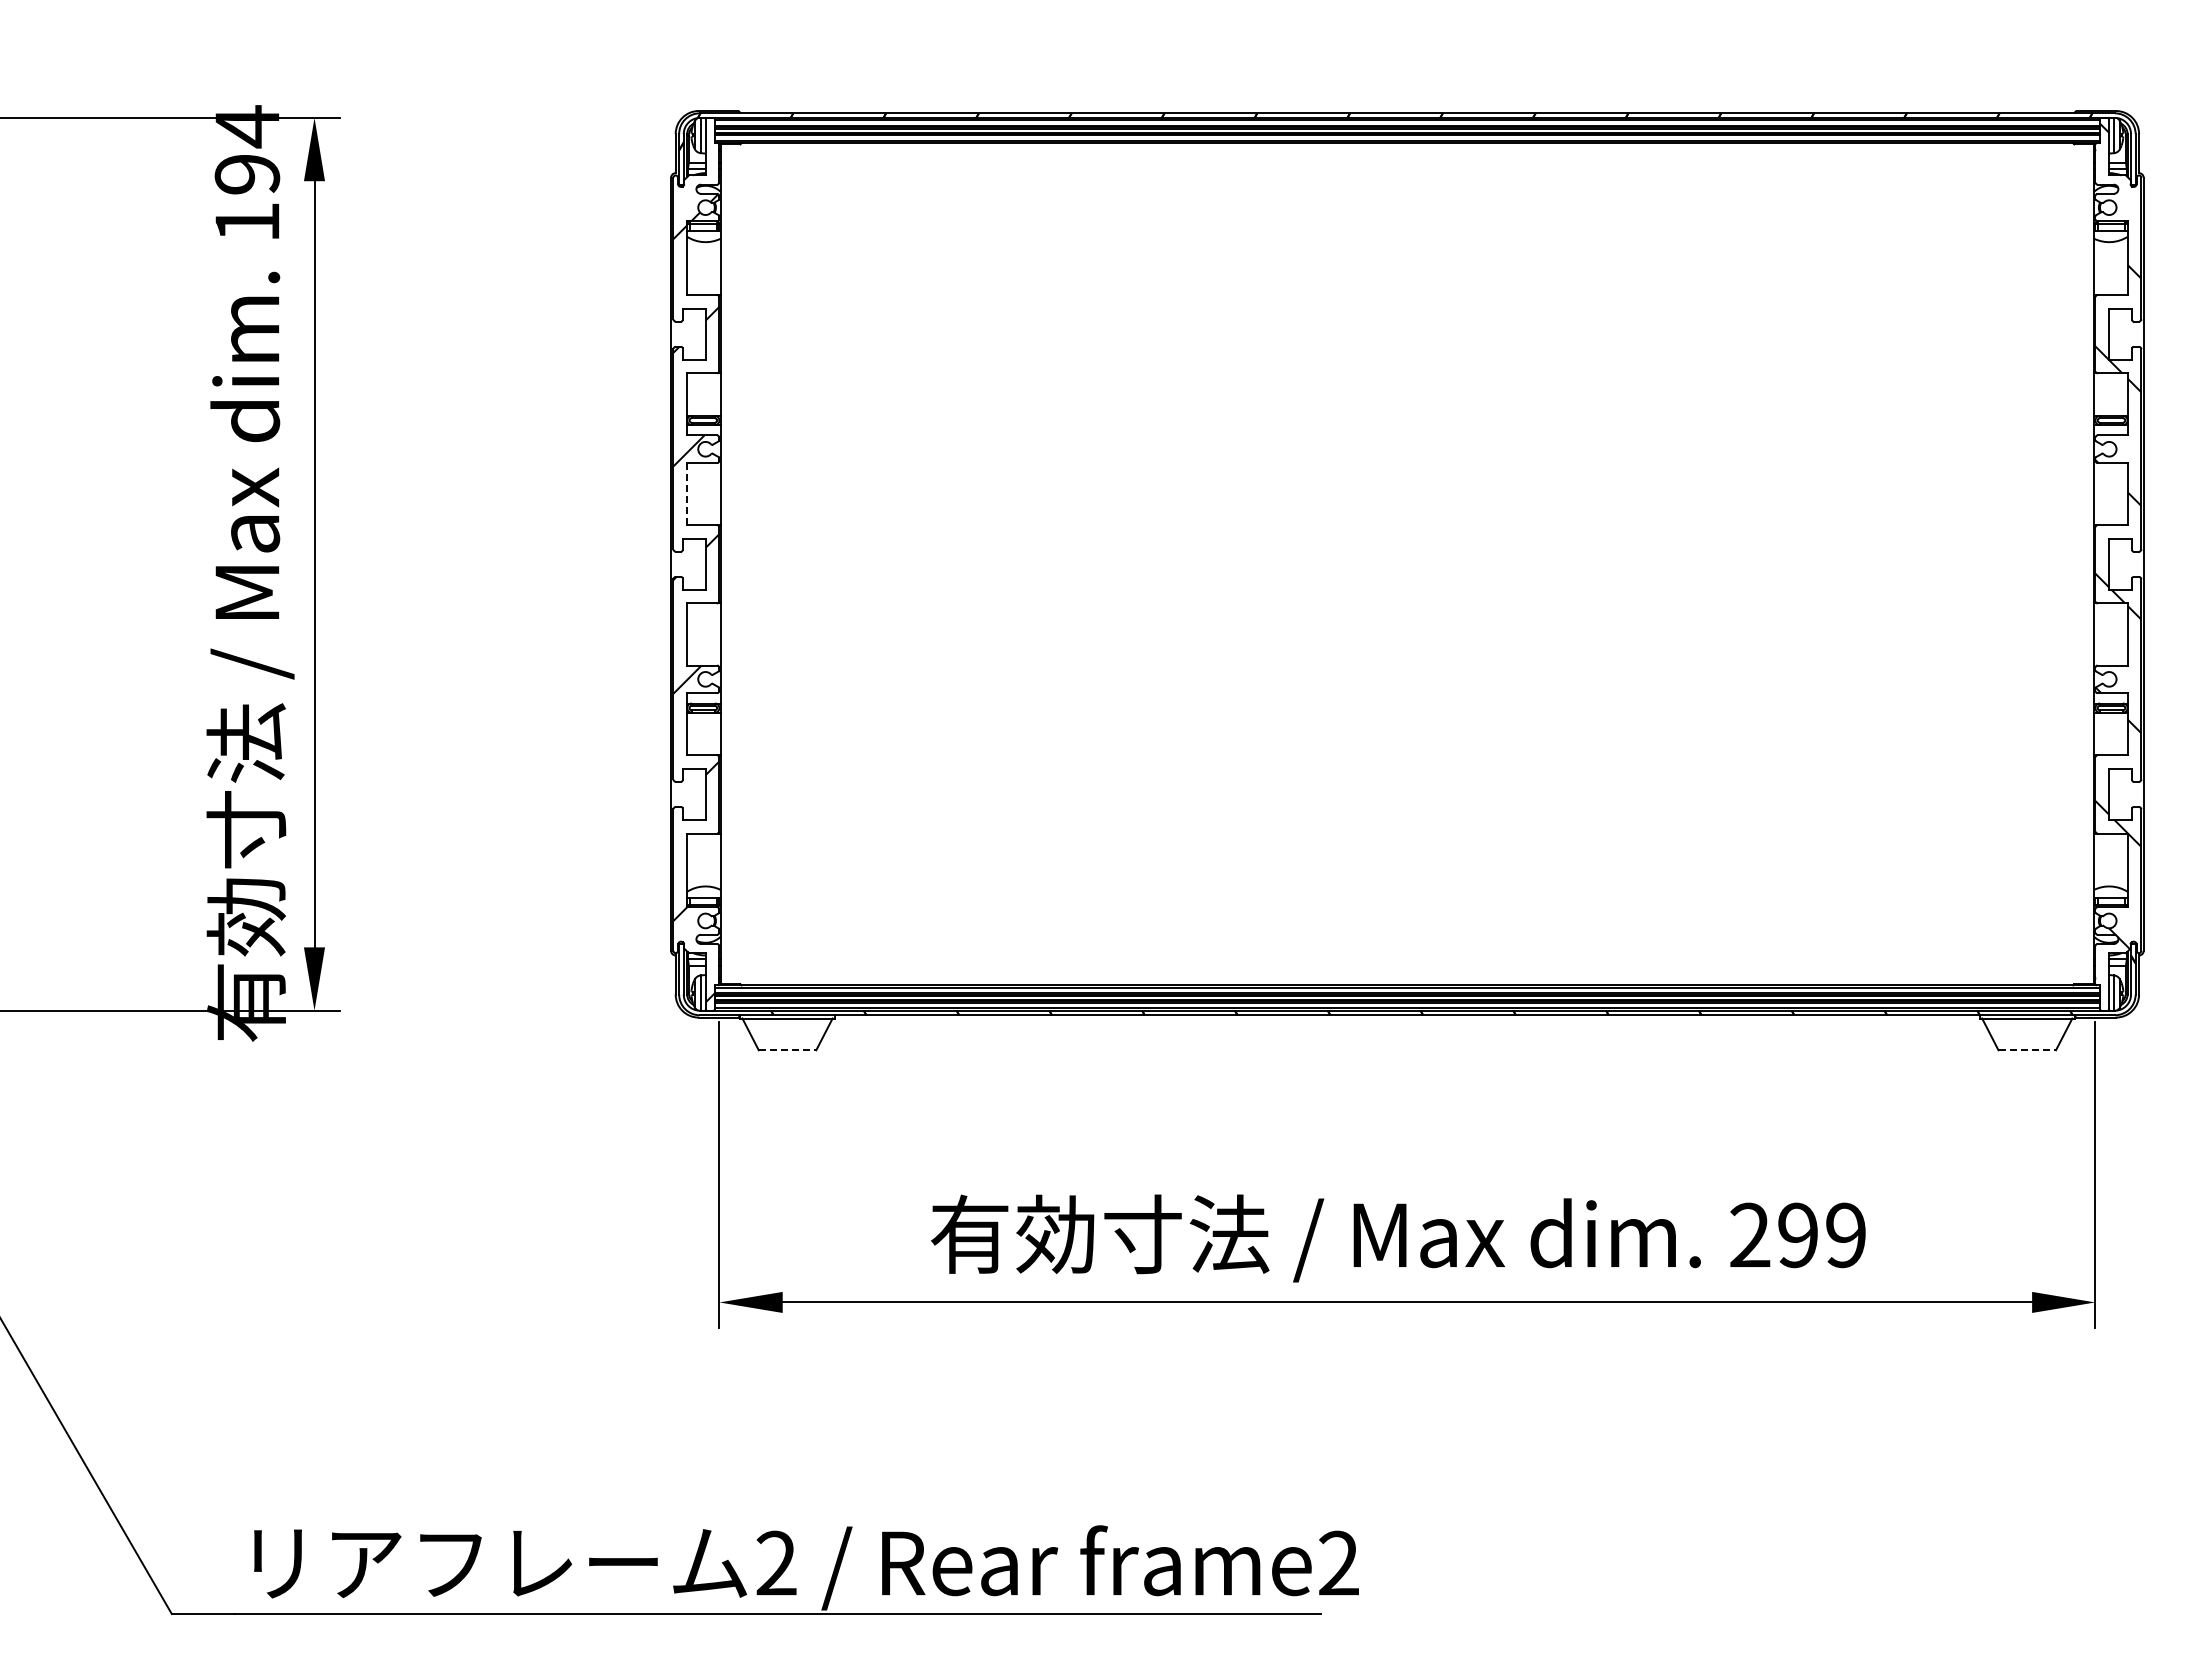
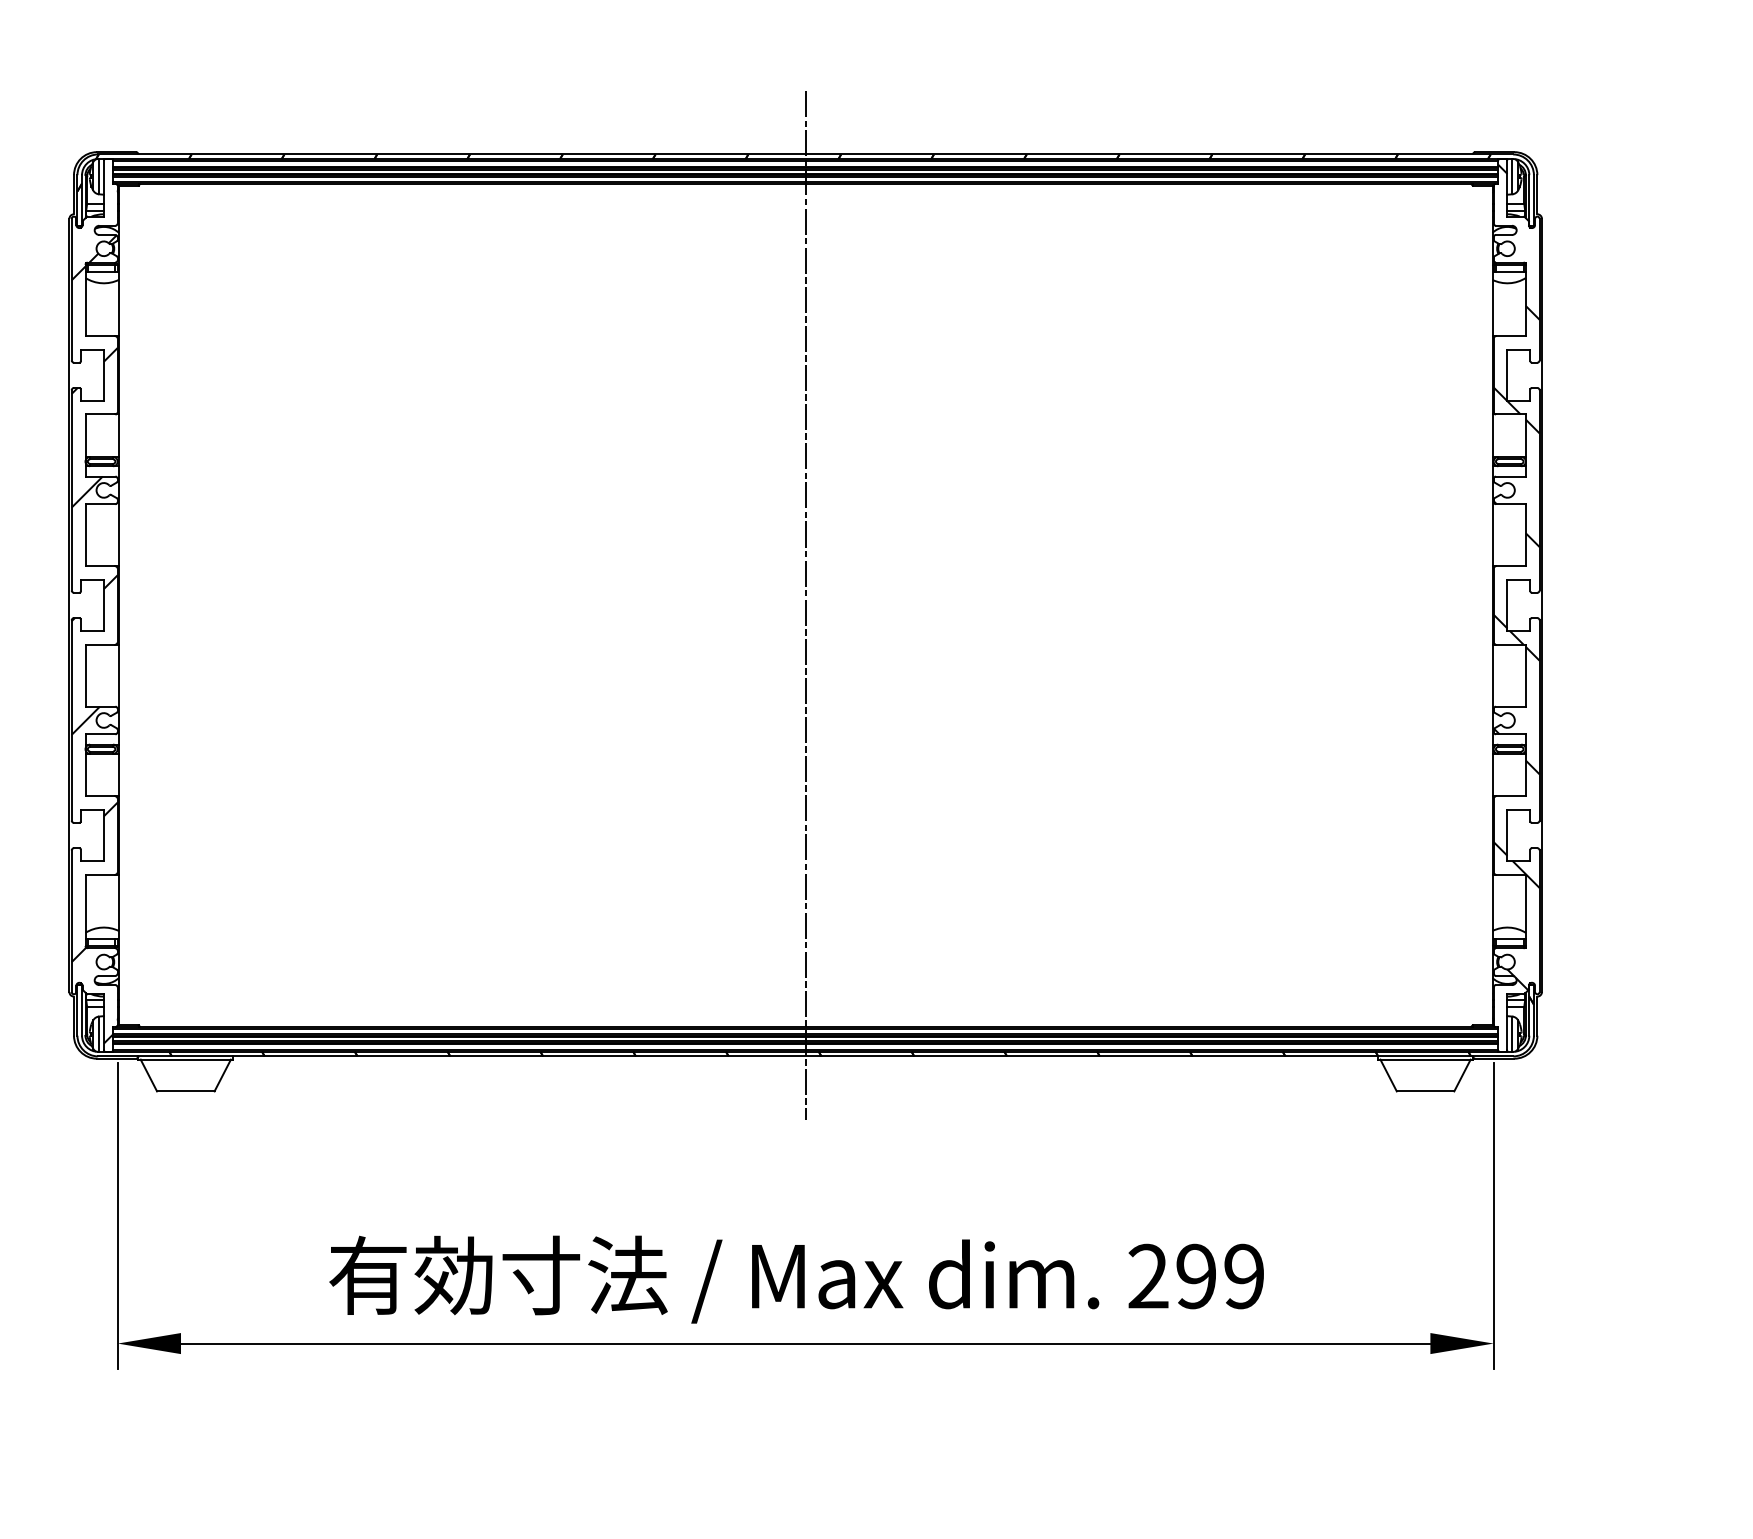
line: (687, 493) -> (85, 534), dashed -> solid
line: (1407, 564) -> (805, 605), added
line: (787, 1050) -> (185, 1091), dashed -> solid
line: (2027, 1050) -> (1425, 1091), dashed -> solid

